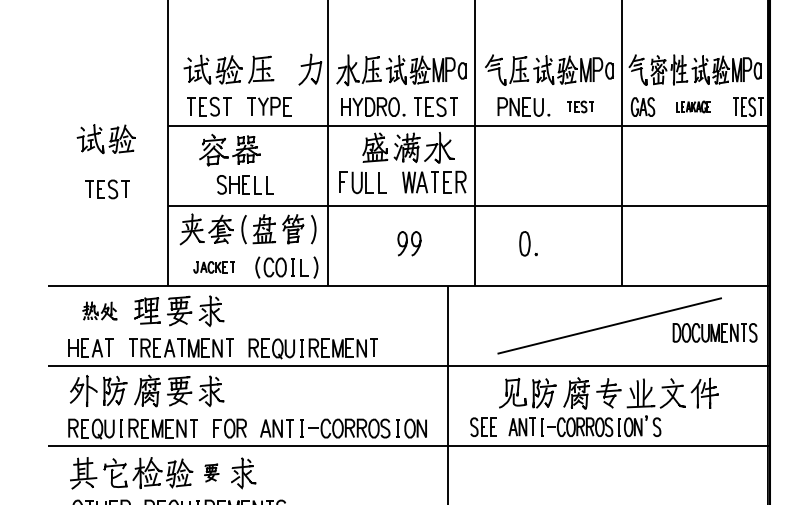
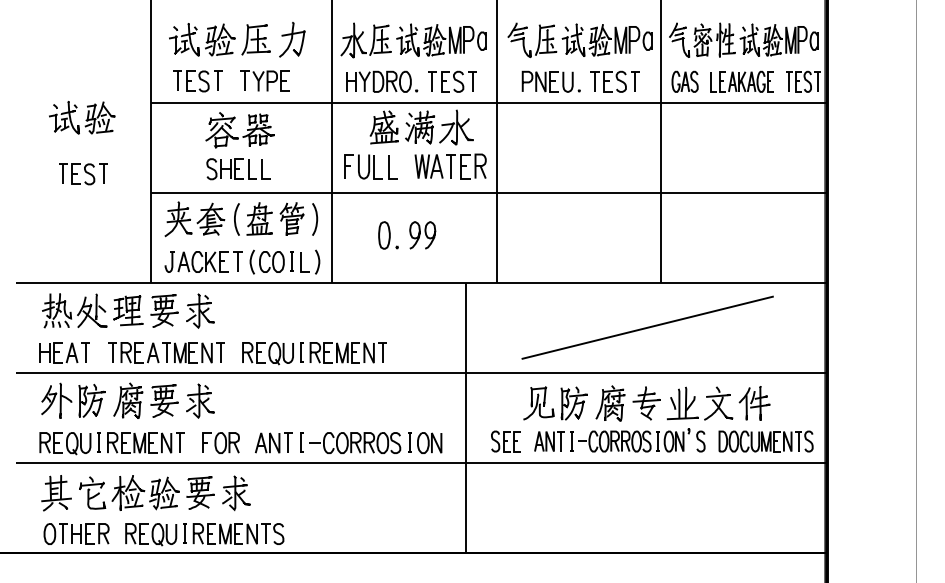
part: (310, 69) -> (292, 39), moved
part: (580, 106) -> (614, 81), size x1.67
part: (693, 106) -> (741, 81), size x1.67
part: (232, 155) -> (242, 136), moved
part: (528, 243) -> (388, 235), moved
part: (214, 266) -> (203, 261), size x1.67
part: (99, 310) -> (74, 310), size x1.67
part: (714, 332) -> (765, 441), moved
part: (211, 472) -> (200, 492), size x1.67

